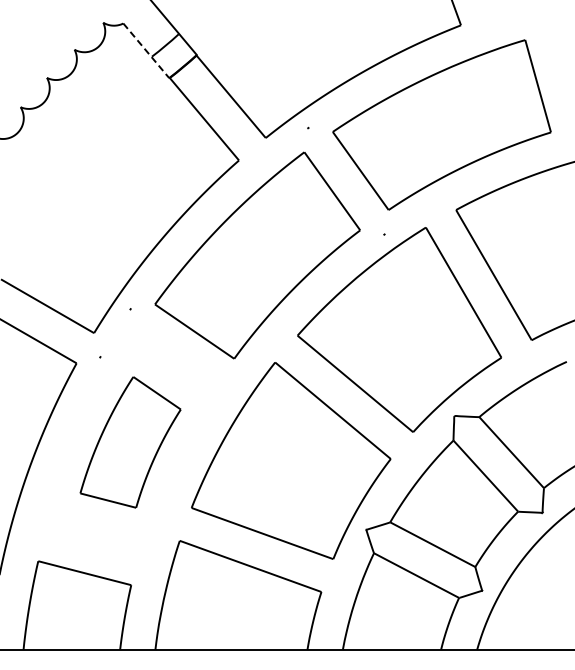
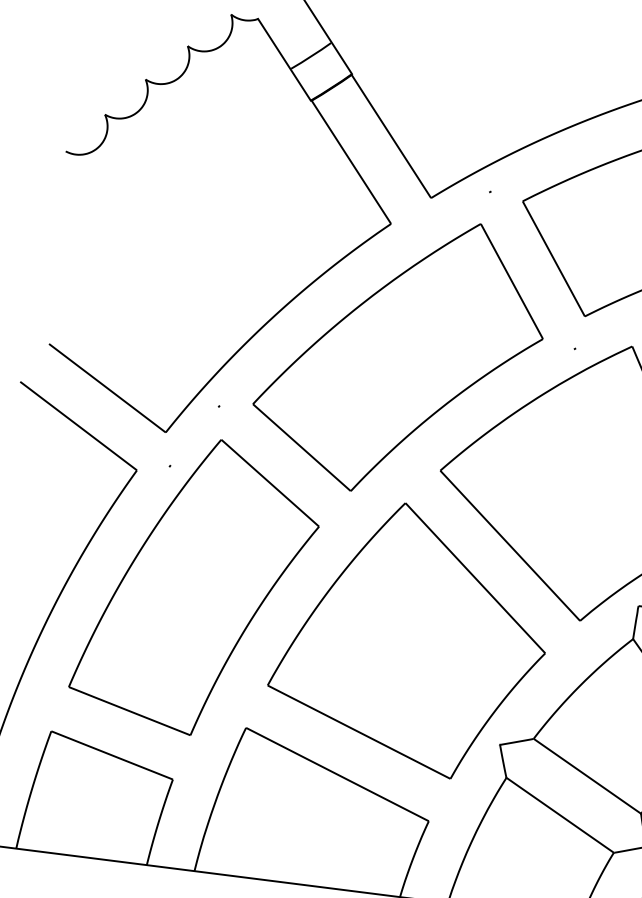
line: (146, 50) -> (284, 59), dashed -> solid
part: (130, 442) -> (196, 586), size x1.67

